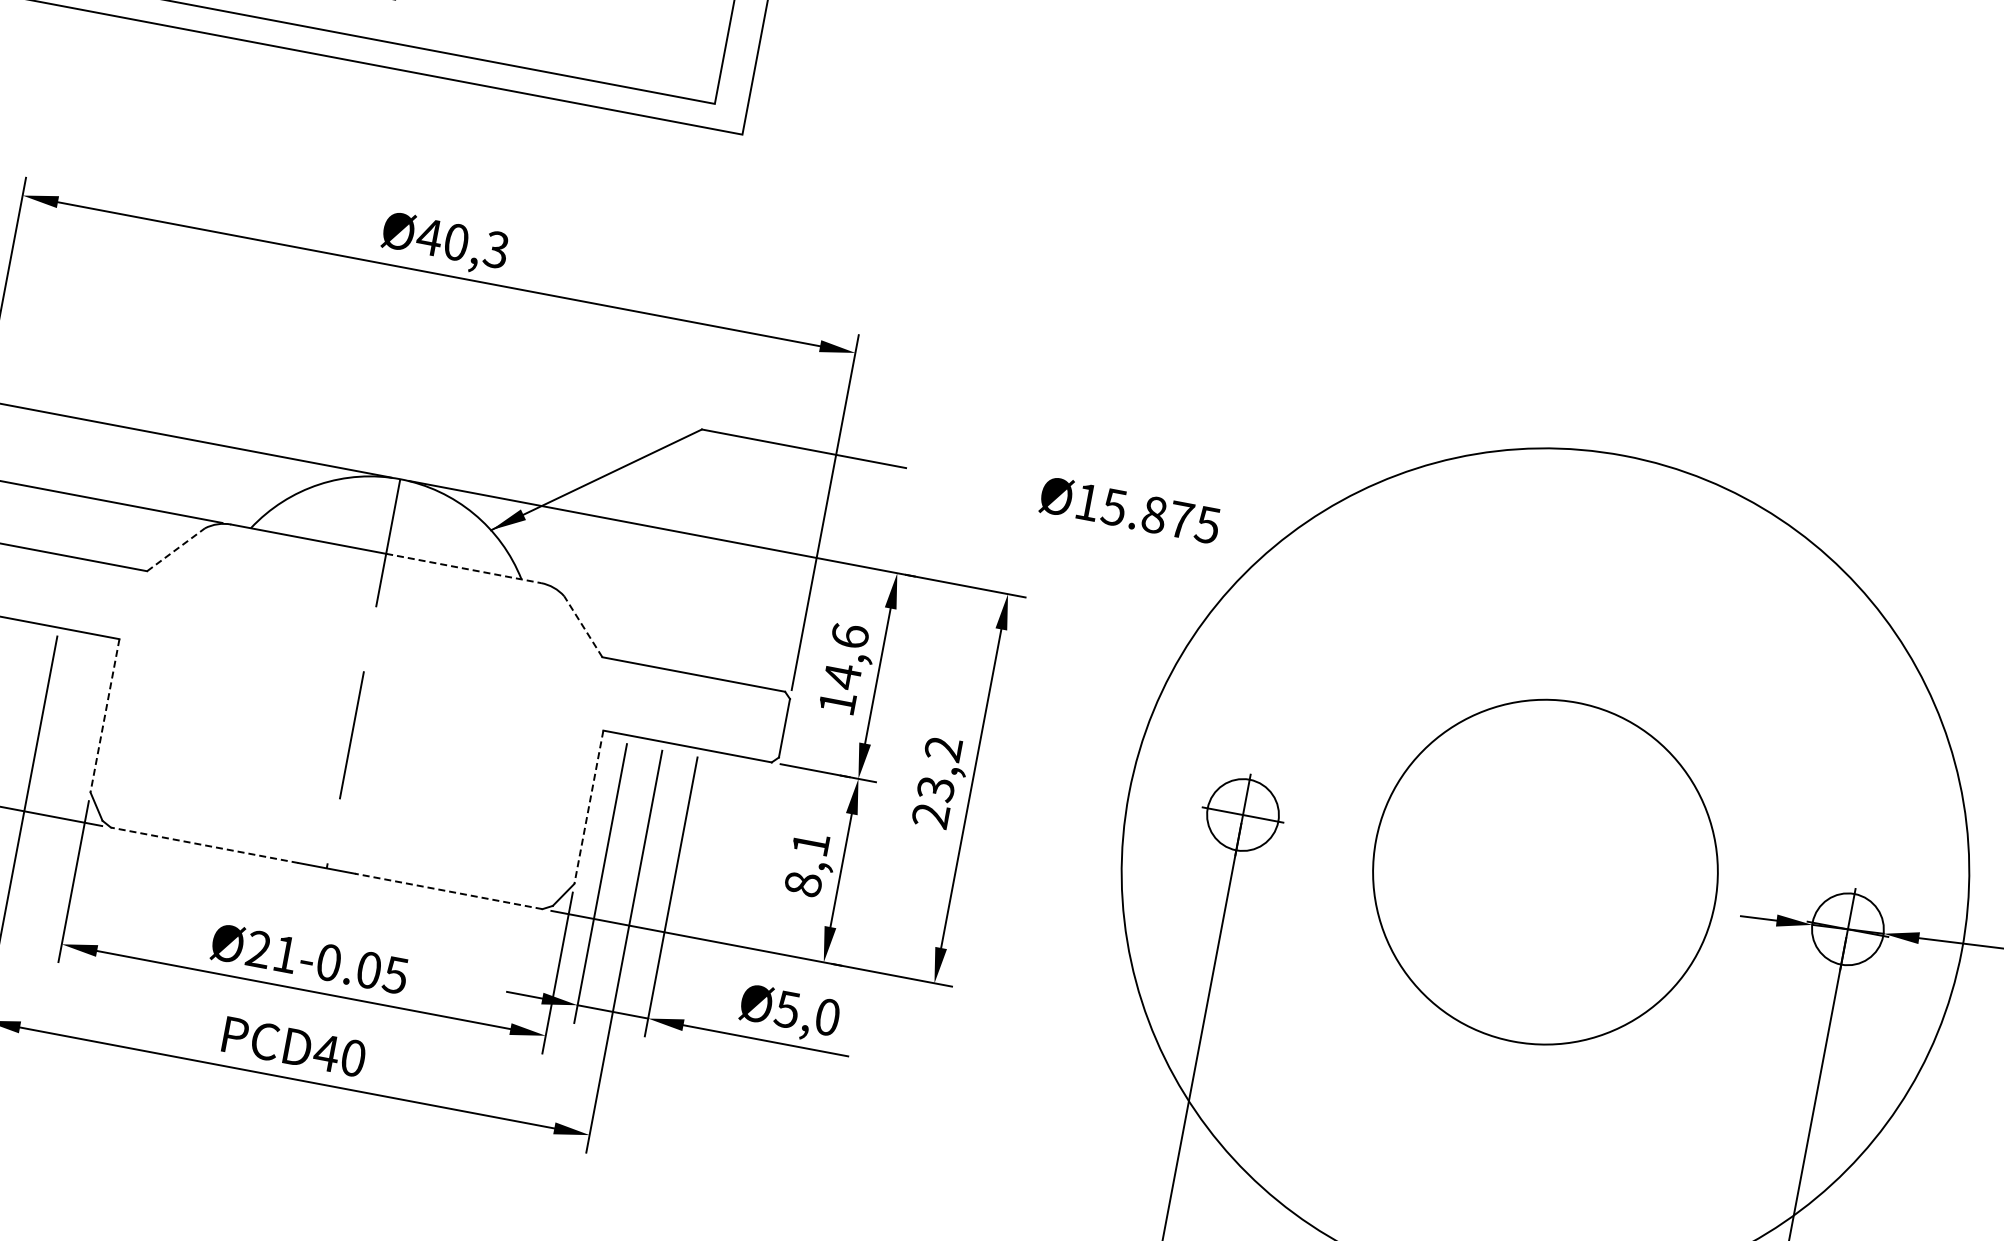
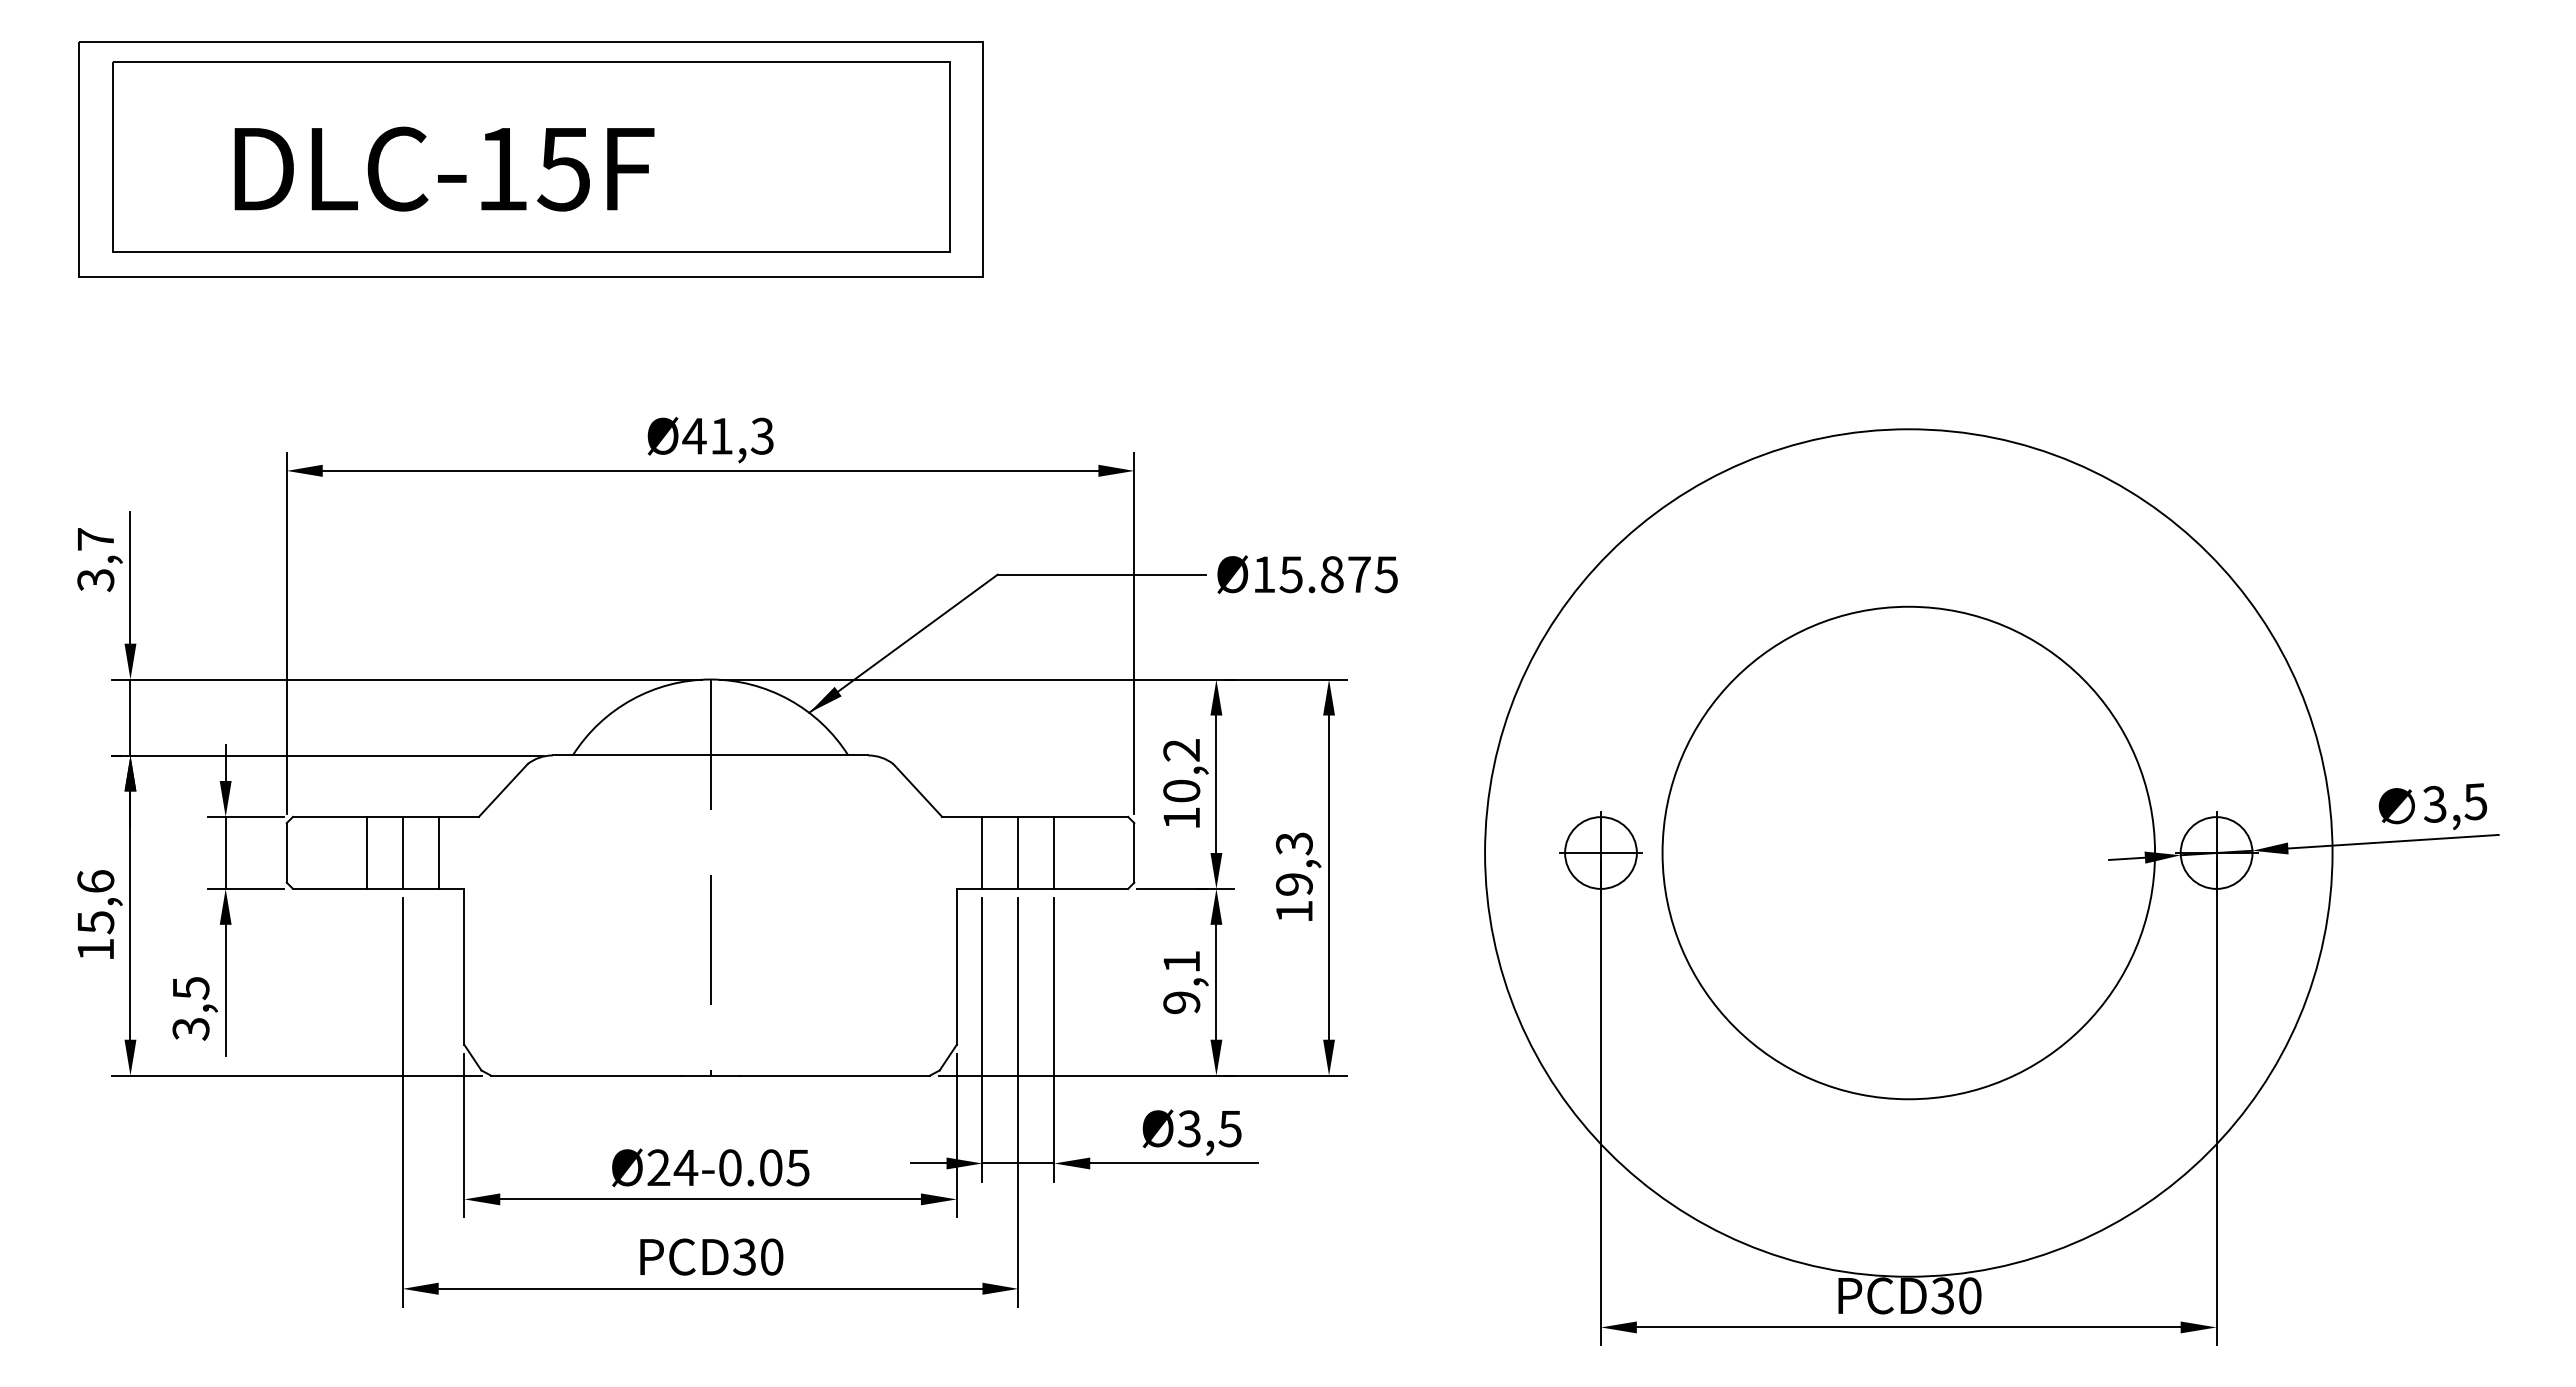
text: (456, 241) -> (721, 435), Ø40,3 -> Ø41,3
text: (1130, 510) -> (1307, 574), moved
line: (176, 549) -> (503, 790), dashed -> solid
line: (463, 568) -> (789, 755), dashed -> solid
line: (30, 585) -> (366, 852), added
line: (65, 591) -> (402, 852), added
line: (100, 598) -> (438, 852), added
line: (583, 626) -> (917, 790), dashed -> solid
text: (846, 656) -> (1181, 770), 14,6 -> 10,2
line: (635, 699) -> (982, 852), added
line: (670, 706) -> (1018, 852), added
line: (706, 713) -> (1054, 852), added
line: (105, 715) -> (464, 966), dashed -> solid
text: (936, 781) -> (1293, 877), 23,2 -> 19,3
line: (588, 806) -> (956, 966), dashed -> solid
line: (203, 845) -> (585, 1075), dashed -> solid
circle: (1545, 871) -> (1908, 852), size x1.43
text: (803, 884) -> (1181, 1002), 8,1 -> 9,1
line: (448, 891) -> (834, 1075), dashed -> solid
text: (285, 954) -> (685, 1167), Ø21-0.05 -> Ø24-0.05
text: (807, 1013) -> (1209, 1128), Ø5,0 -> Ø3,5
text: (326, 1052) -> (744, 1256), PCD40 -> PCD30

